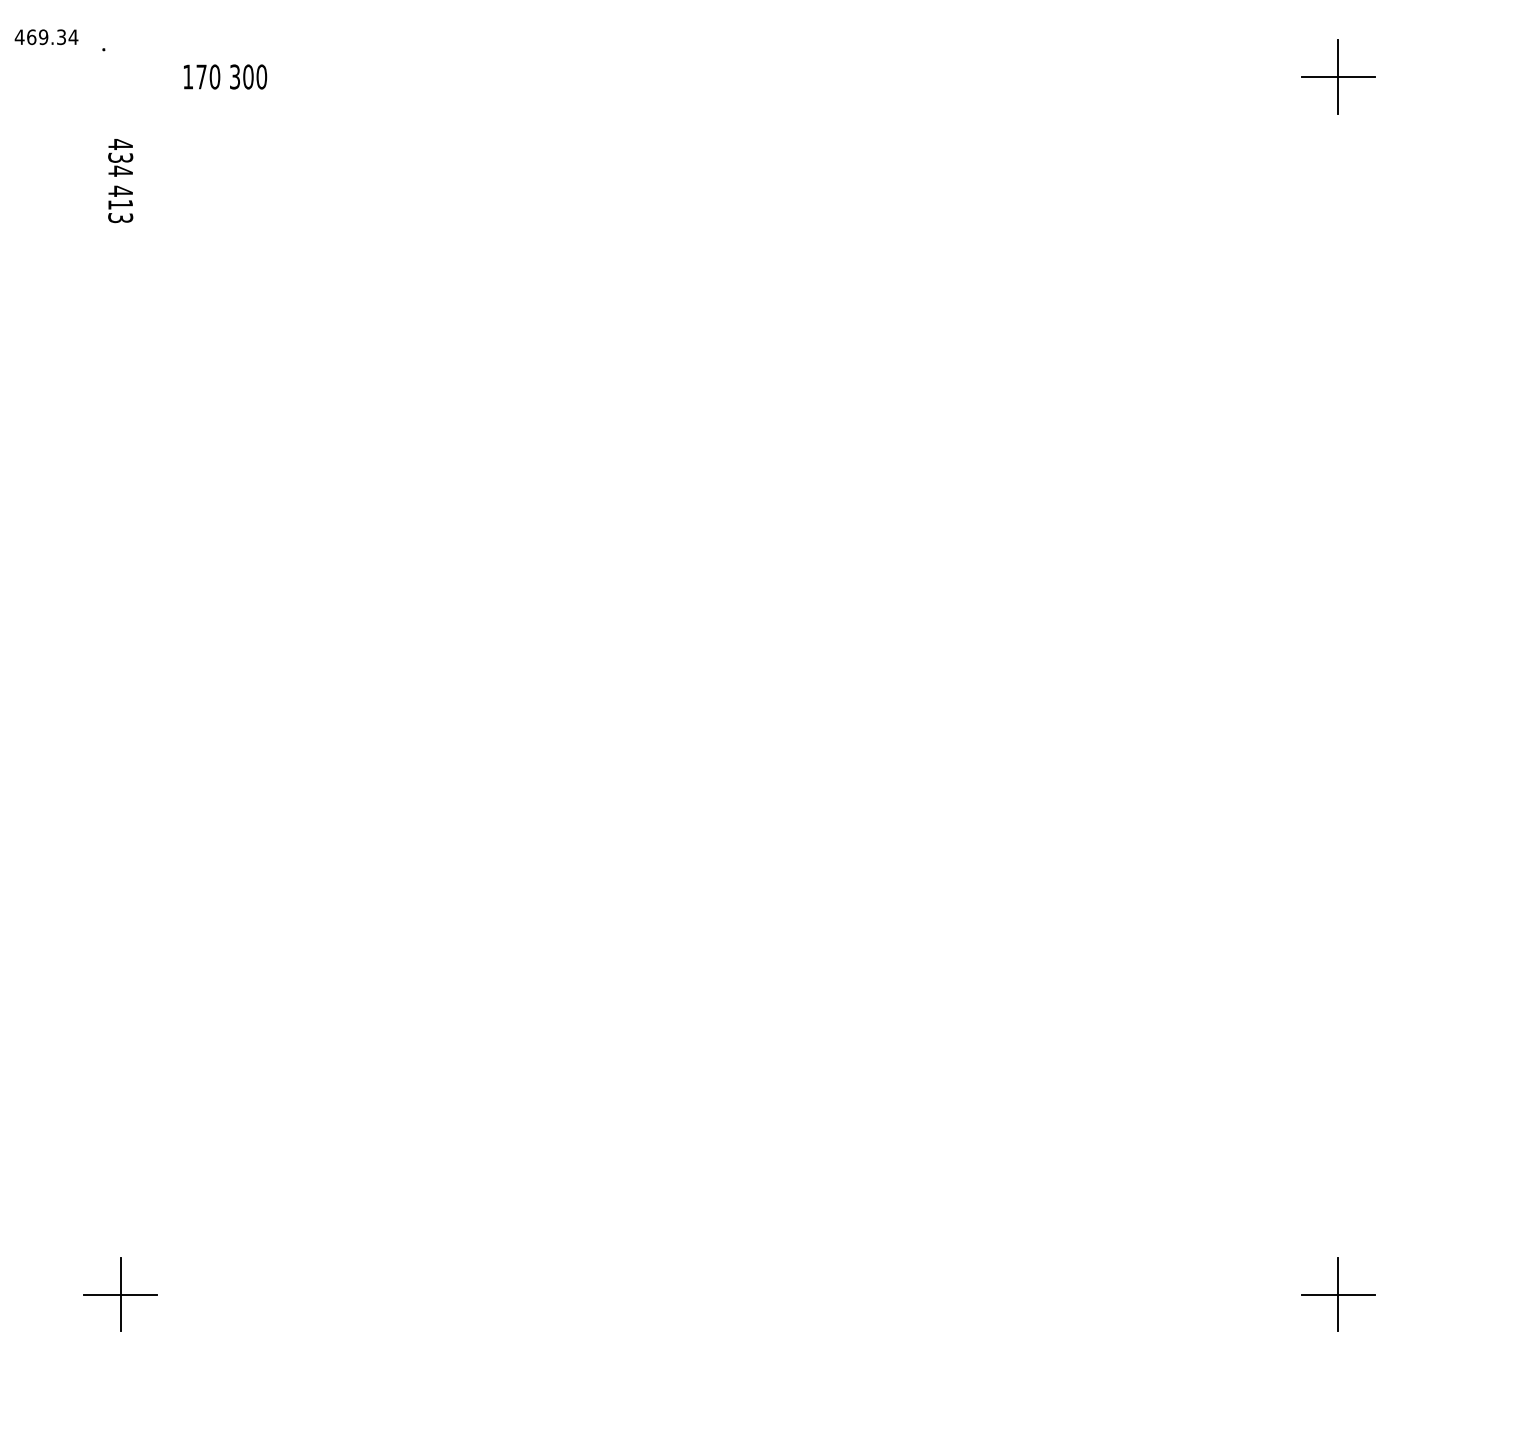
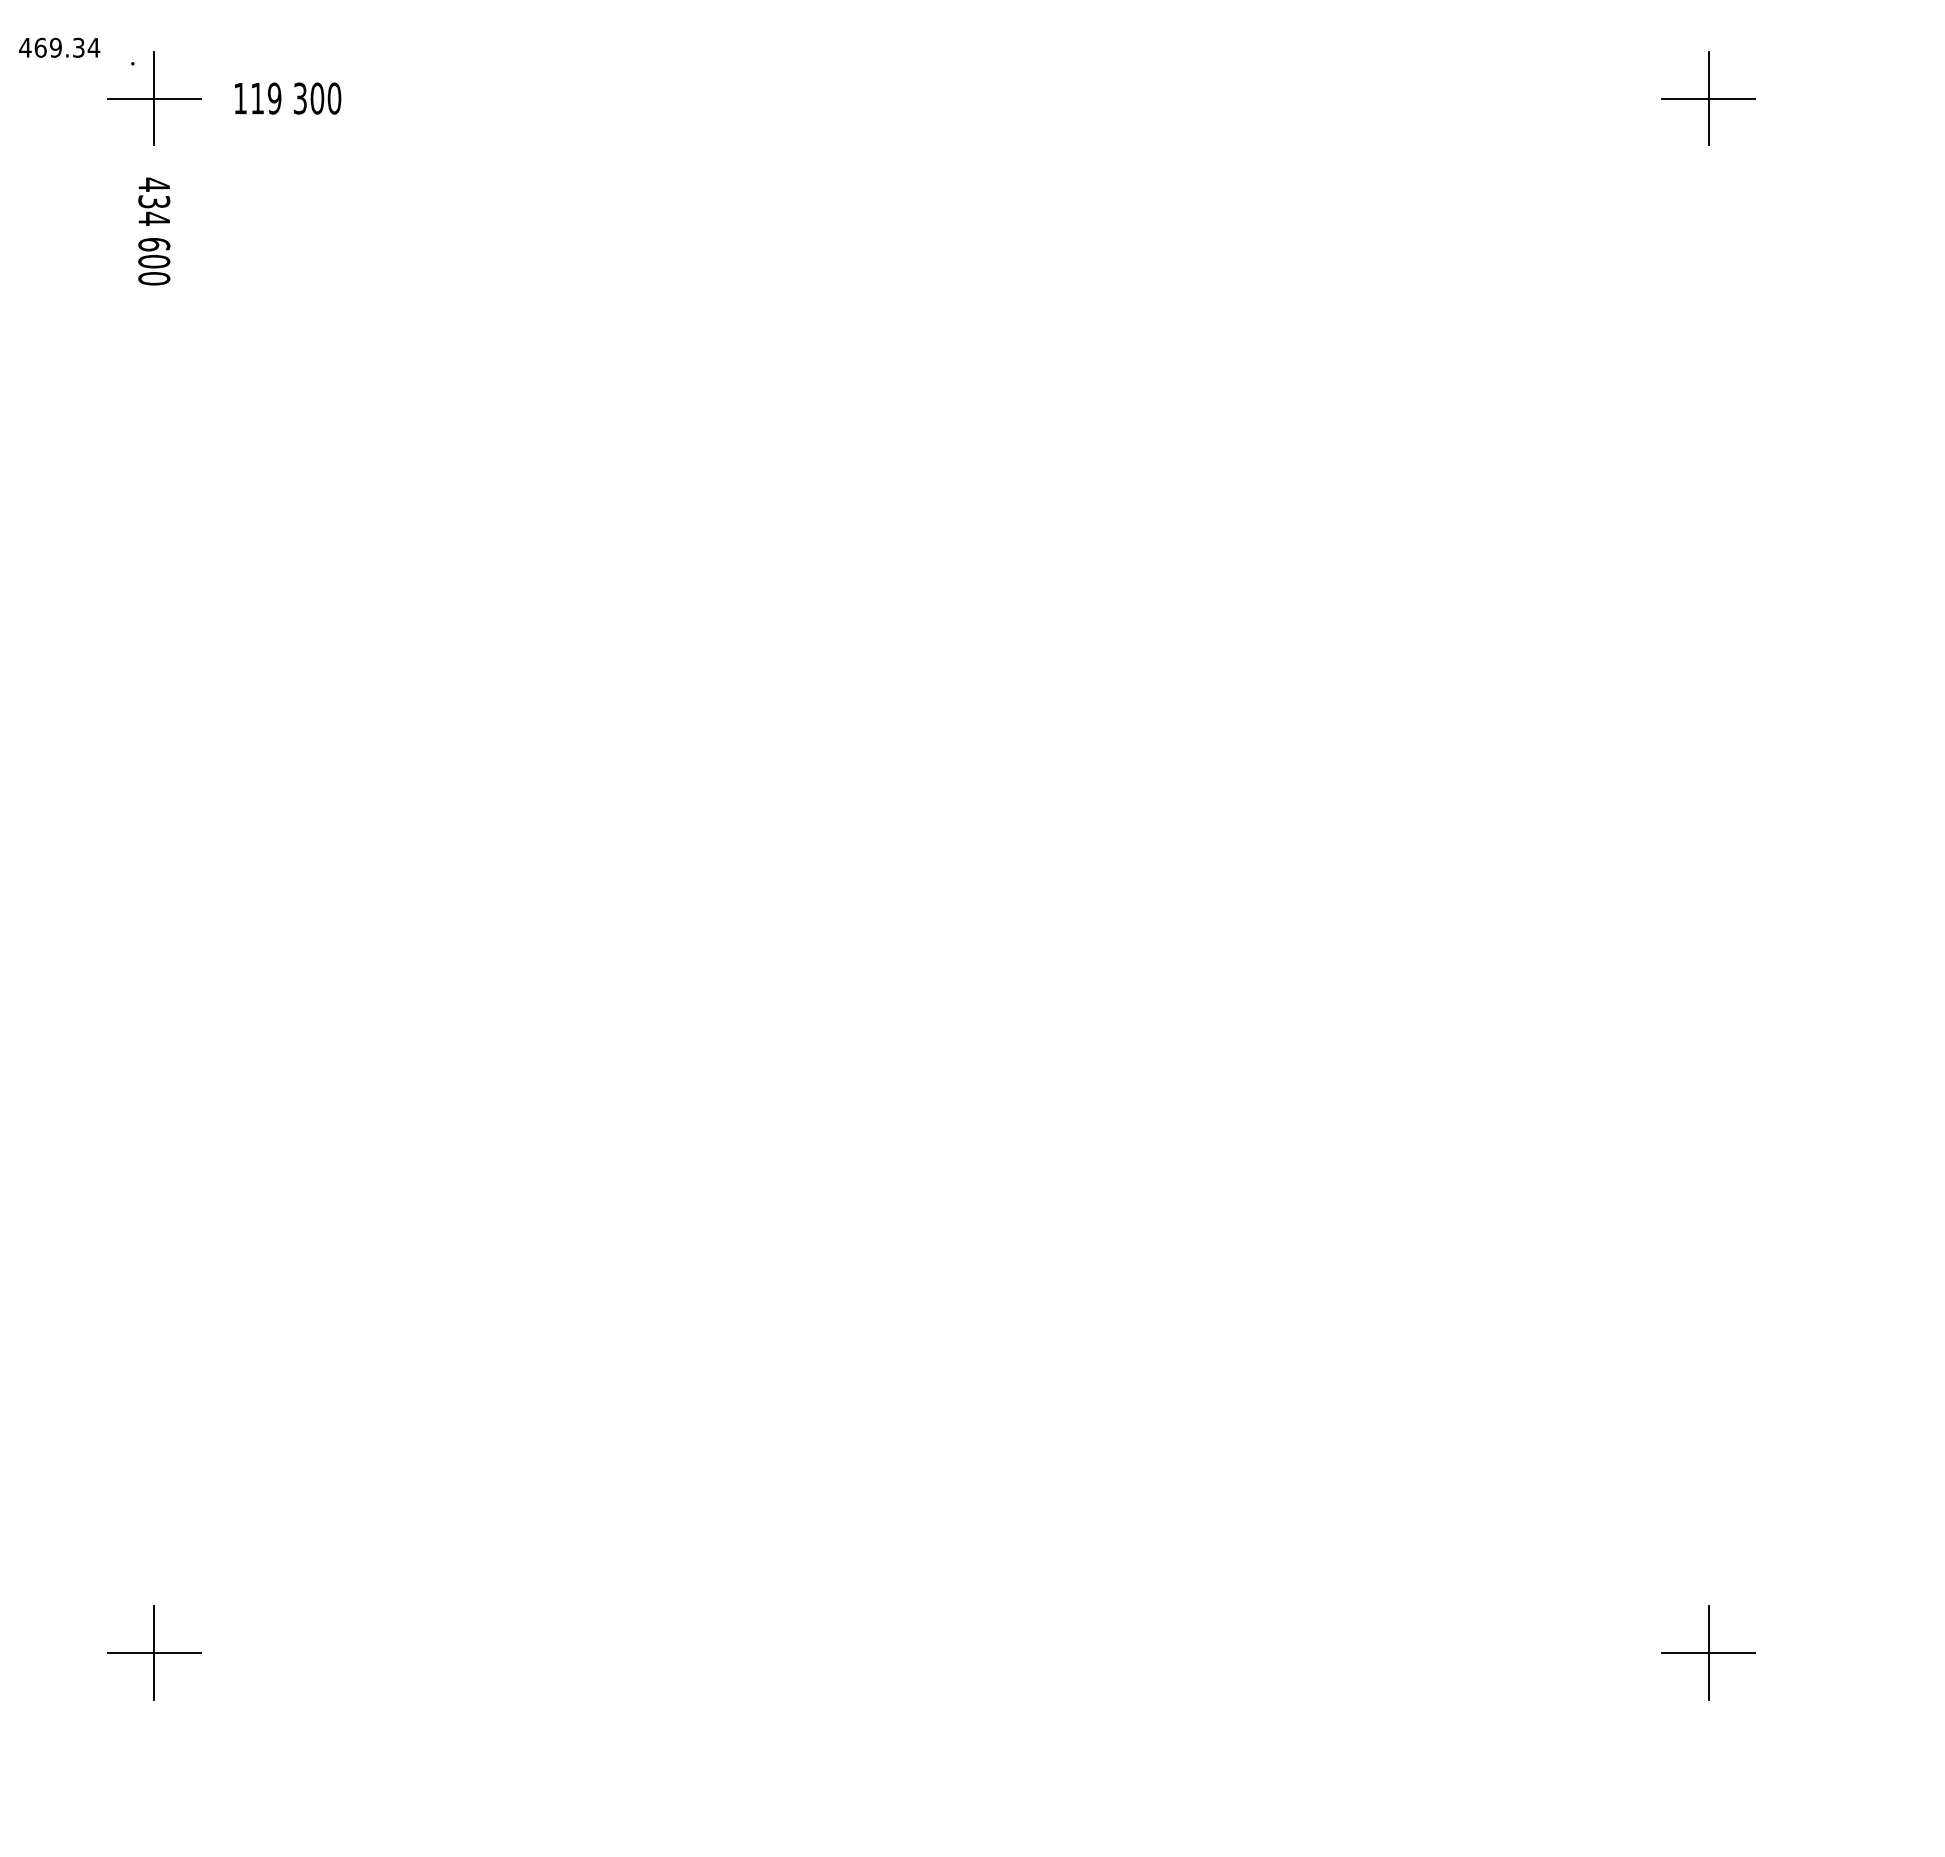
part: (120, 76) -> (154, 98), added
text: (208, 76) -> (266, 98), 170 -> 119
text: (120, 204) -> (154, 261), 413 -> 600

